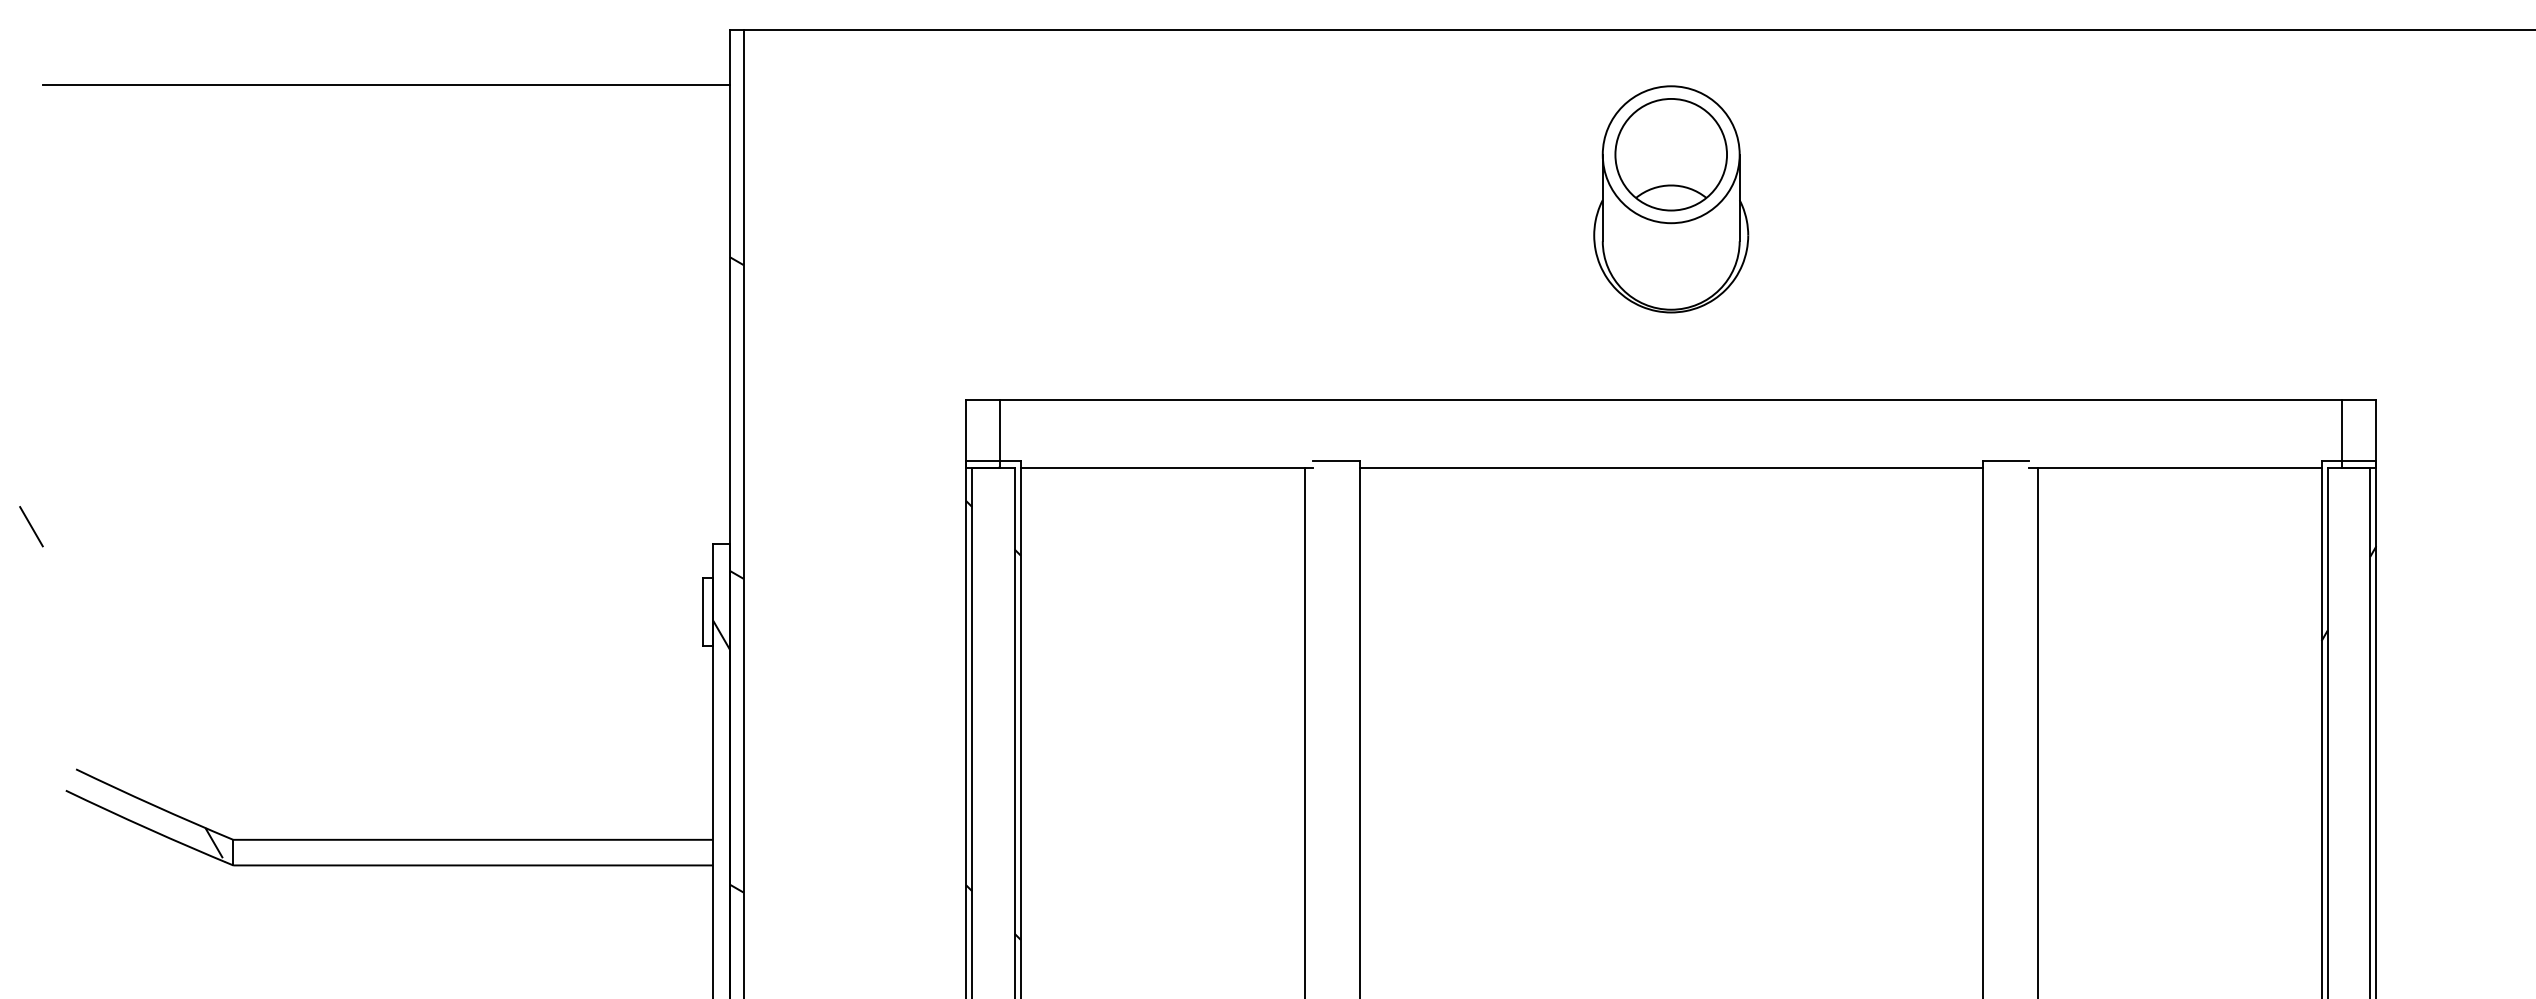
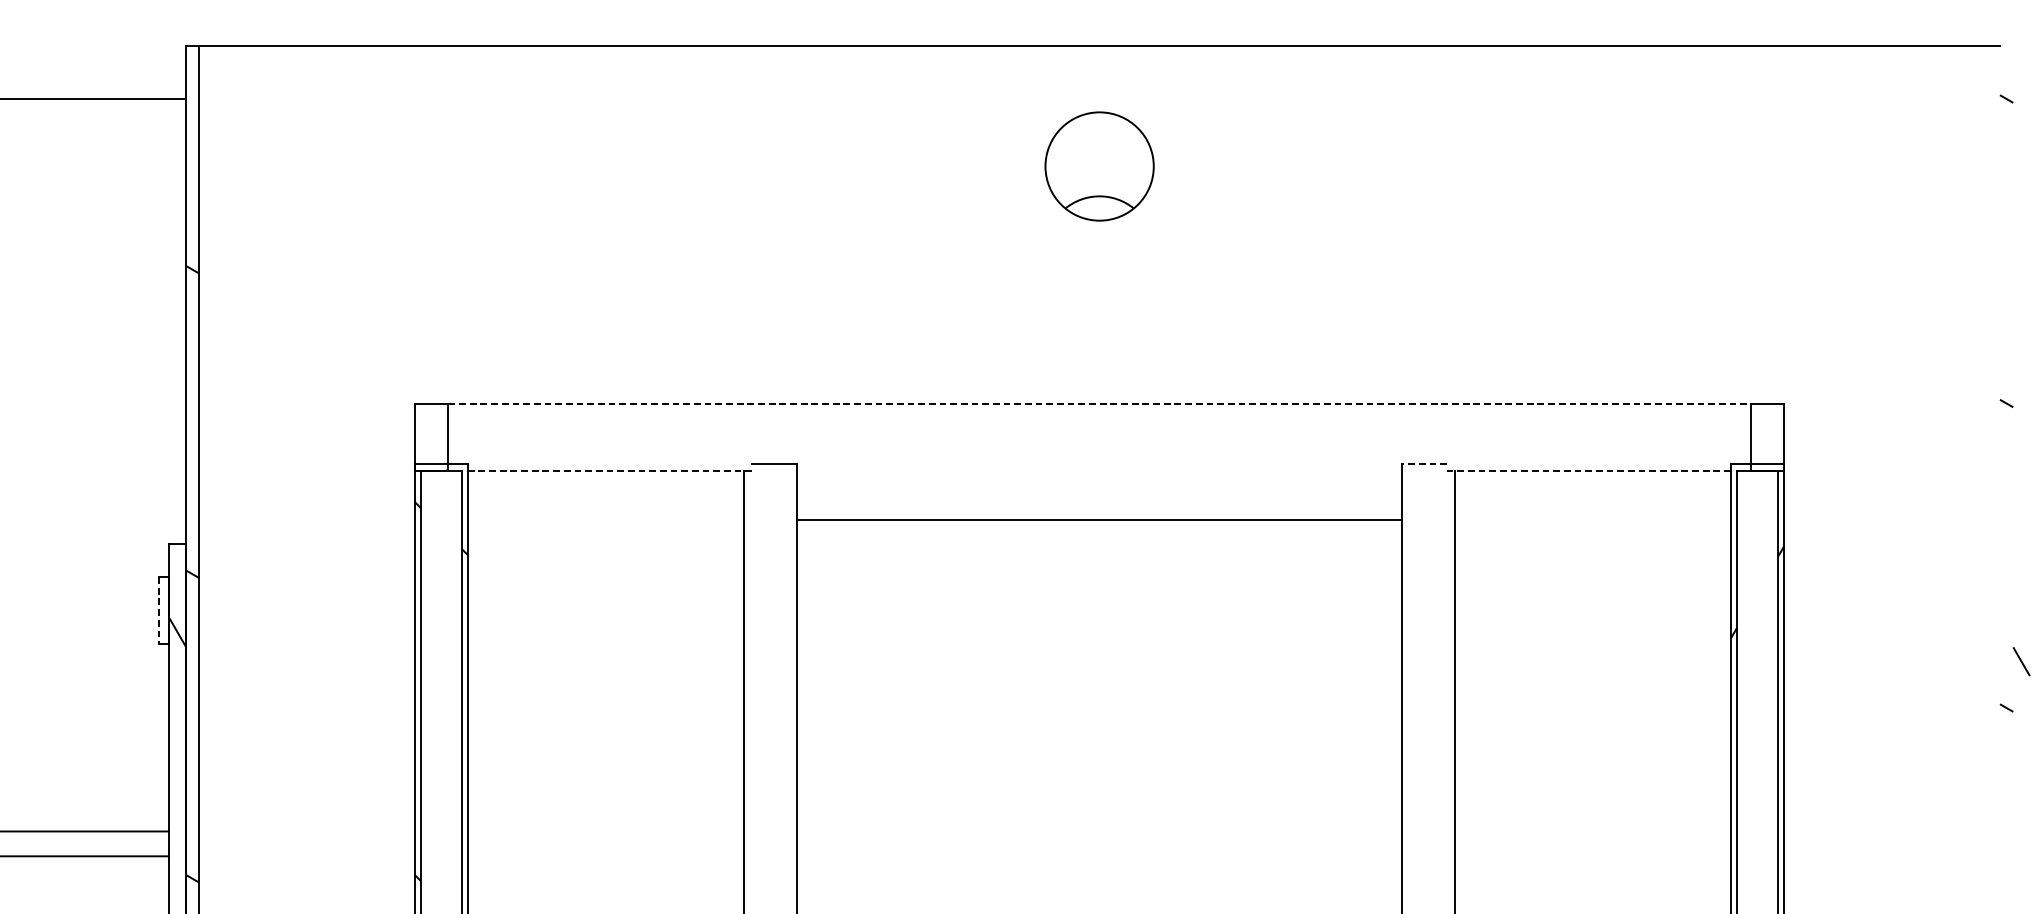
part: (1671, 199) -> (1099, 209), removed
line: (1671, 399) -> (1099, 404), solid -> dashed
line: (2005, 461) -> (1424, 464), solid -> dashed
line: (1166, 468) -> (609, 471), solid -> dashed
line: (1670, 468) -> (1098, 520), moved
line: (2174, 468) -> (1588, 471), solid -> dashed
line: (702, 612) -> (159, 610), solid -> dashed

